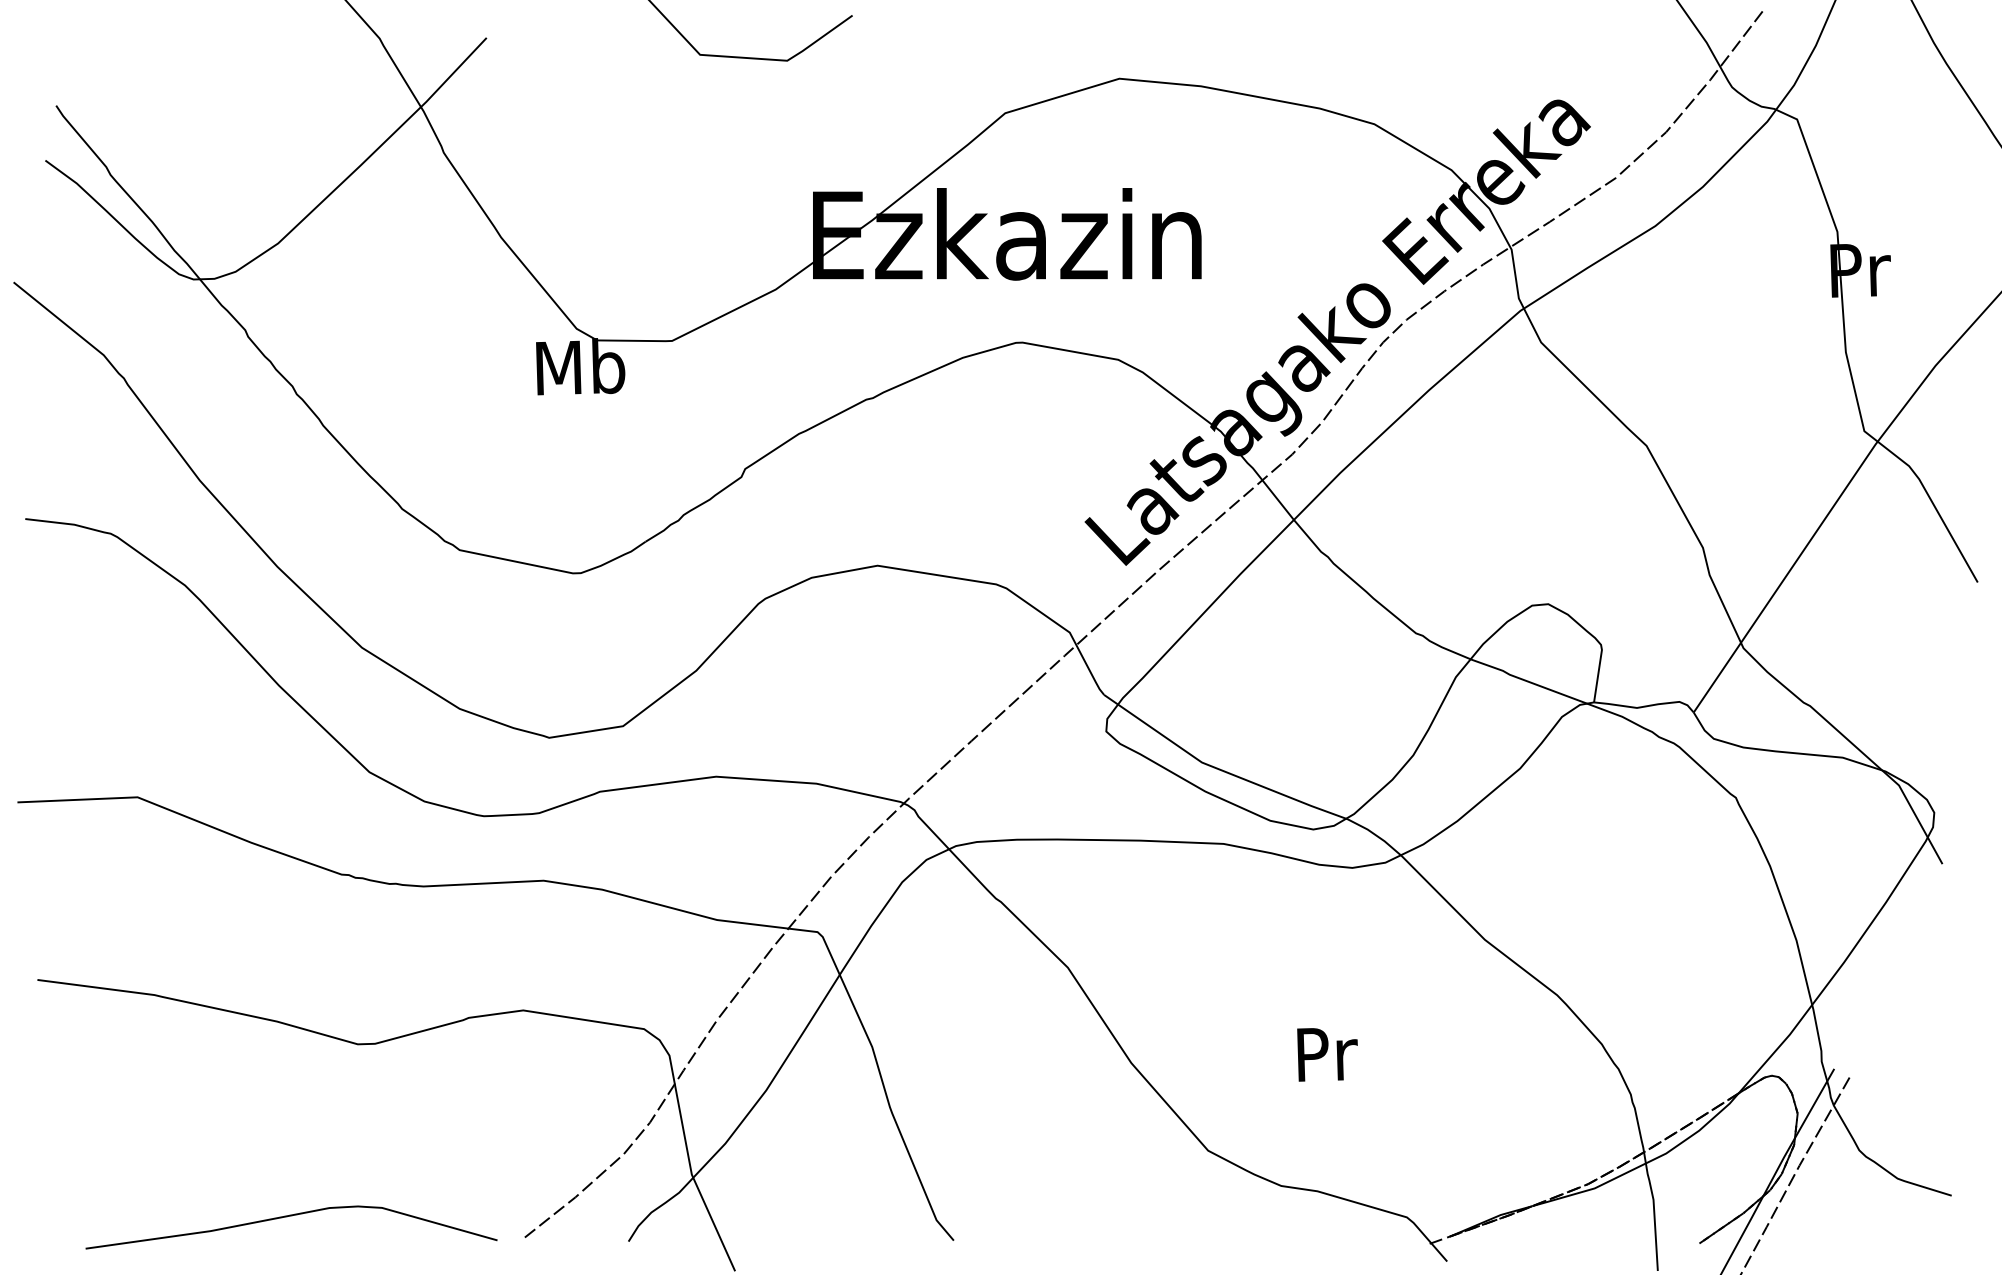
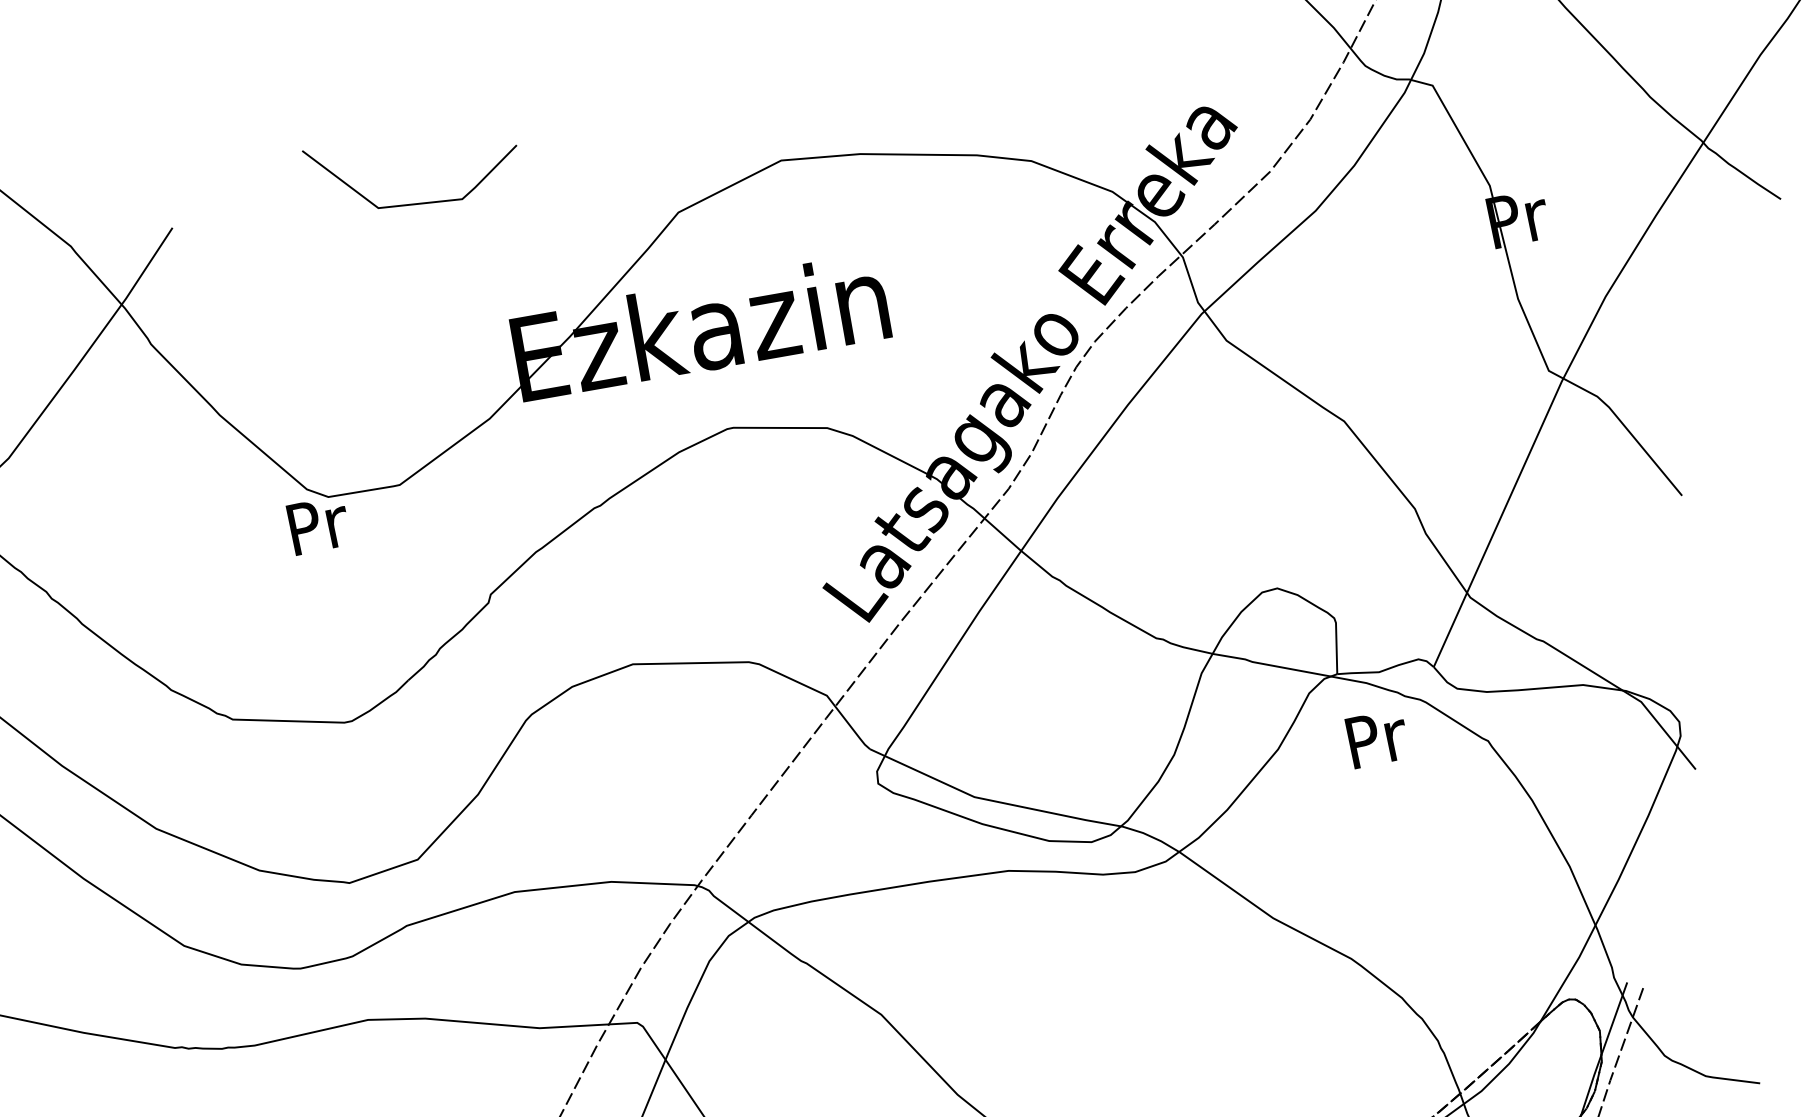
text: (580, 366) -> (316, 524), Mb -> Pr
text: (1327, 1054) -> (1377, 738), moved

